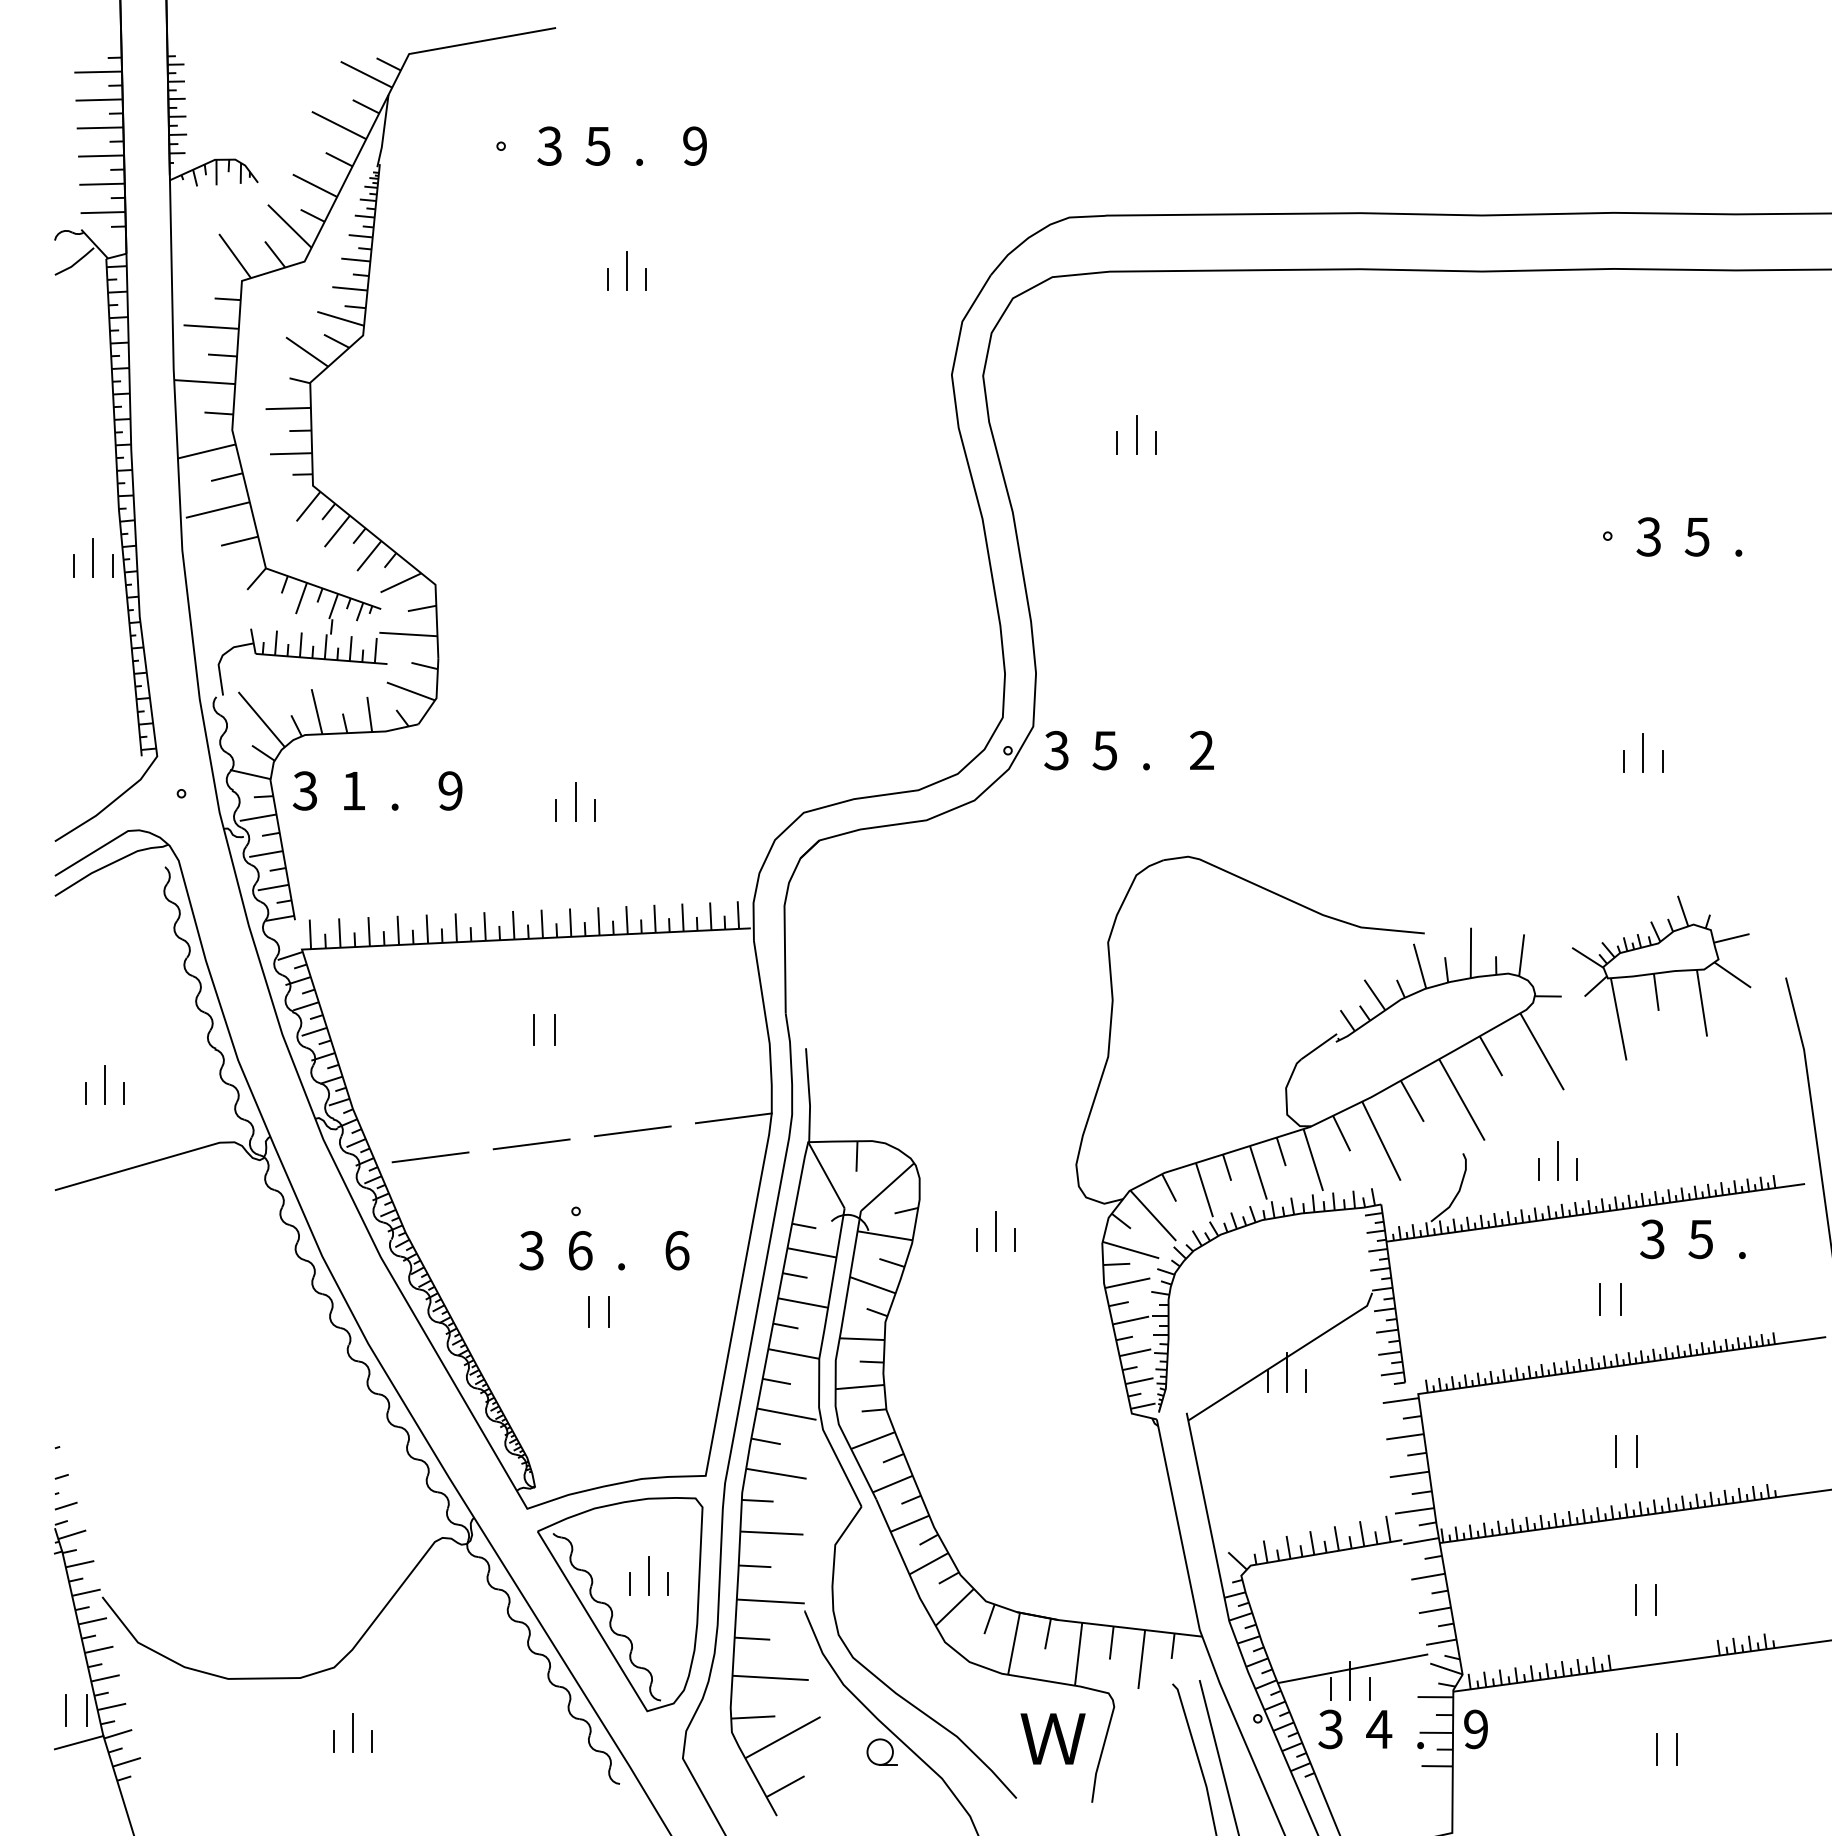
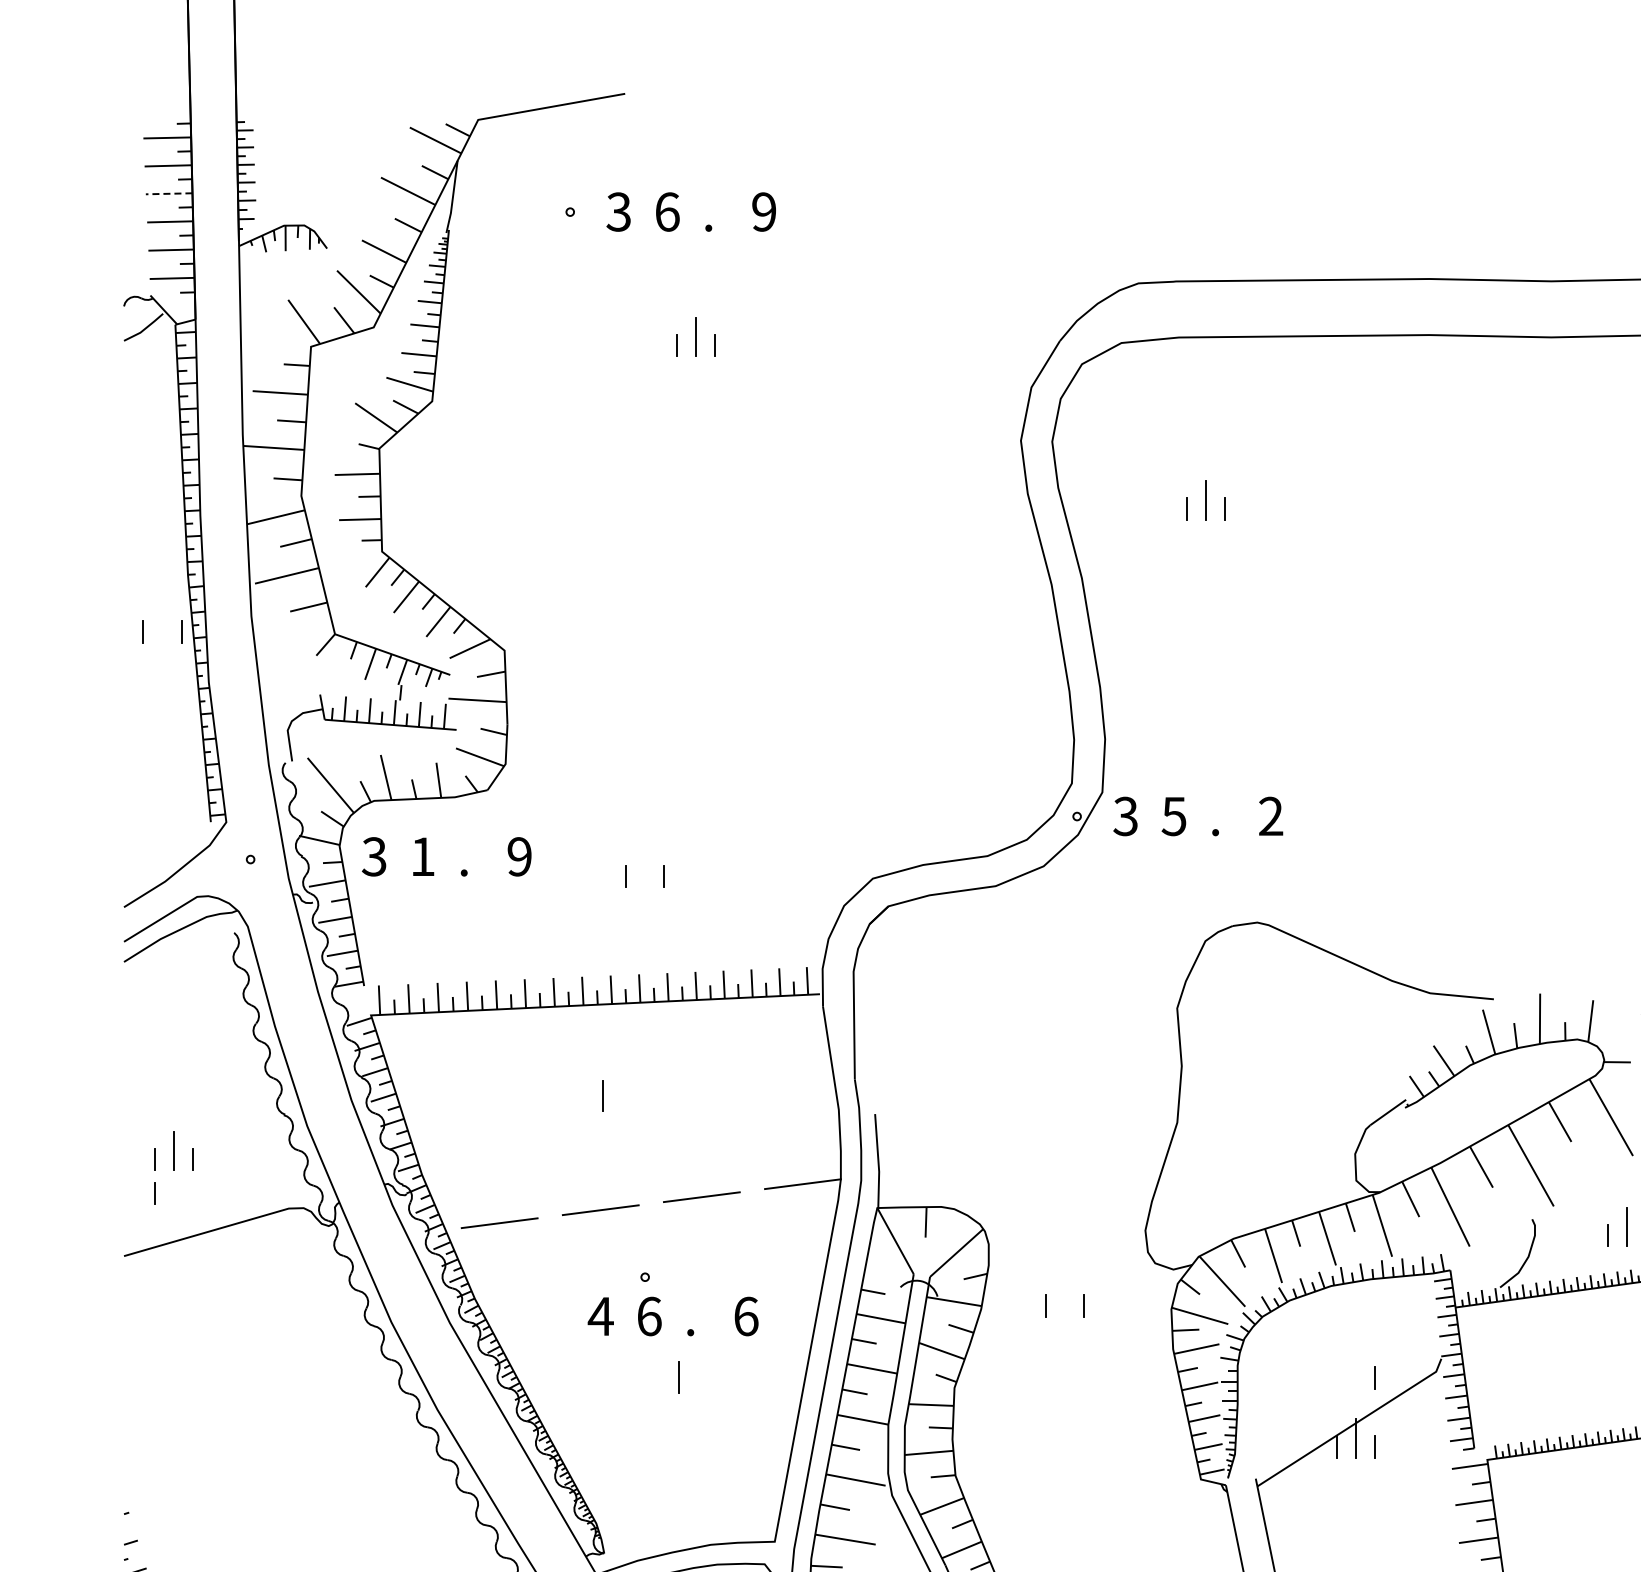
line: (99, 127) -> (168, 193), solid -> dashed
text: (597, 145) -> (666, 211), 5 -> 6
line: (93, 557) -> (162, 623), removed
line: (575, 801) -> (644, 867), removed
line: (554, 1029) -> (623, 1095), removed
line: (85, 1127) -> (154, 1193), added
line: (996, 1231) -> (1065, 1297), removed
text: (531, 1250) -> (600, 1316), 3 -> 4
line: (589, 1311) -> (658, 1377), removed
line: (1305, 1311) -> (1374, 1377), added

